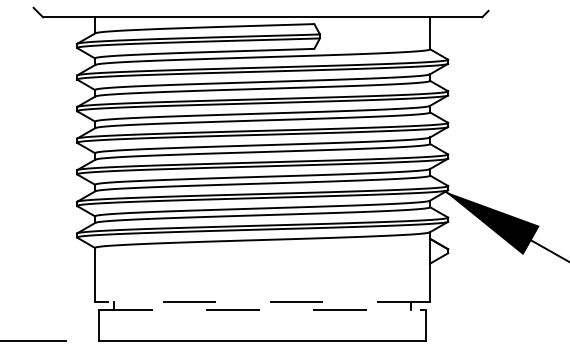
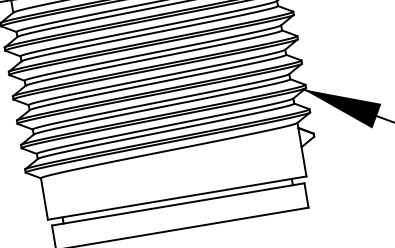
line: (262, 301) -> (177, 198), dashed -> solid
line: (263, 309) -> (178, 204), dashed -> solid

